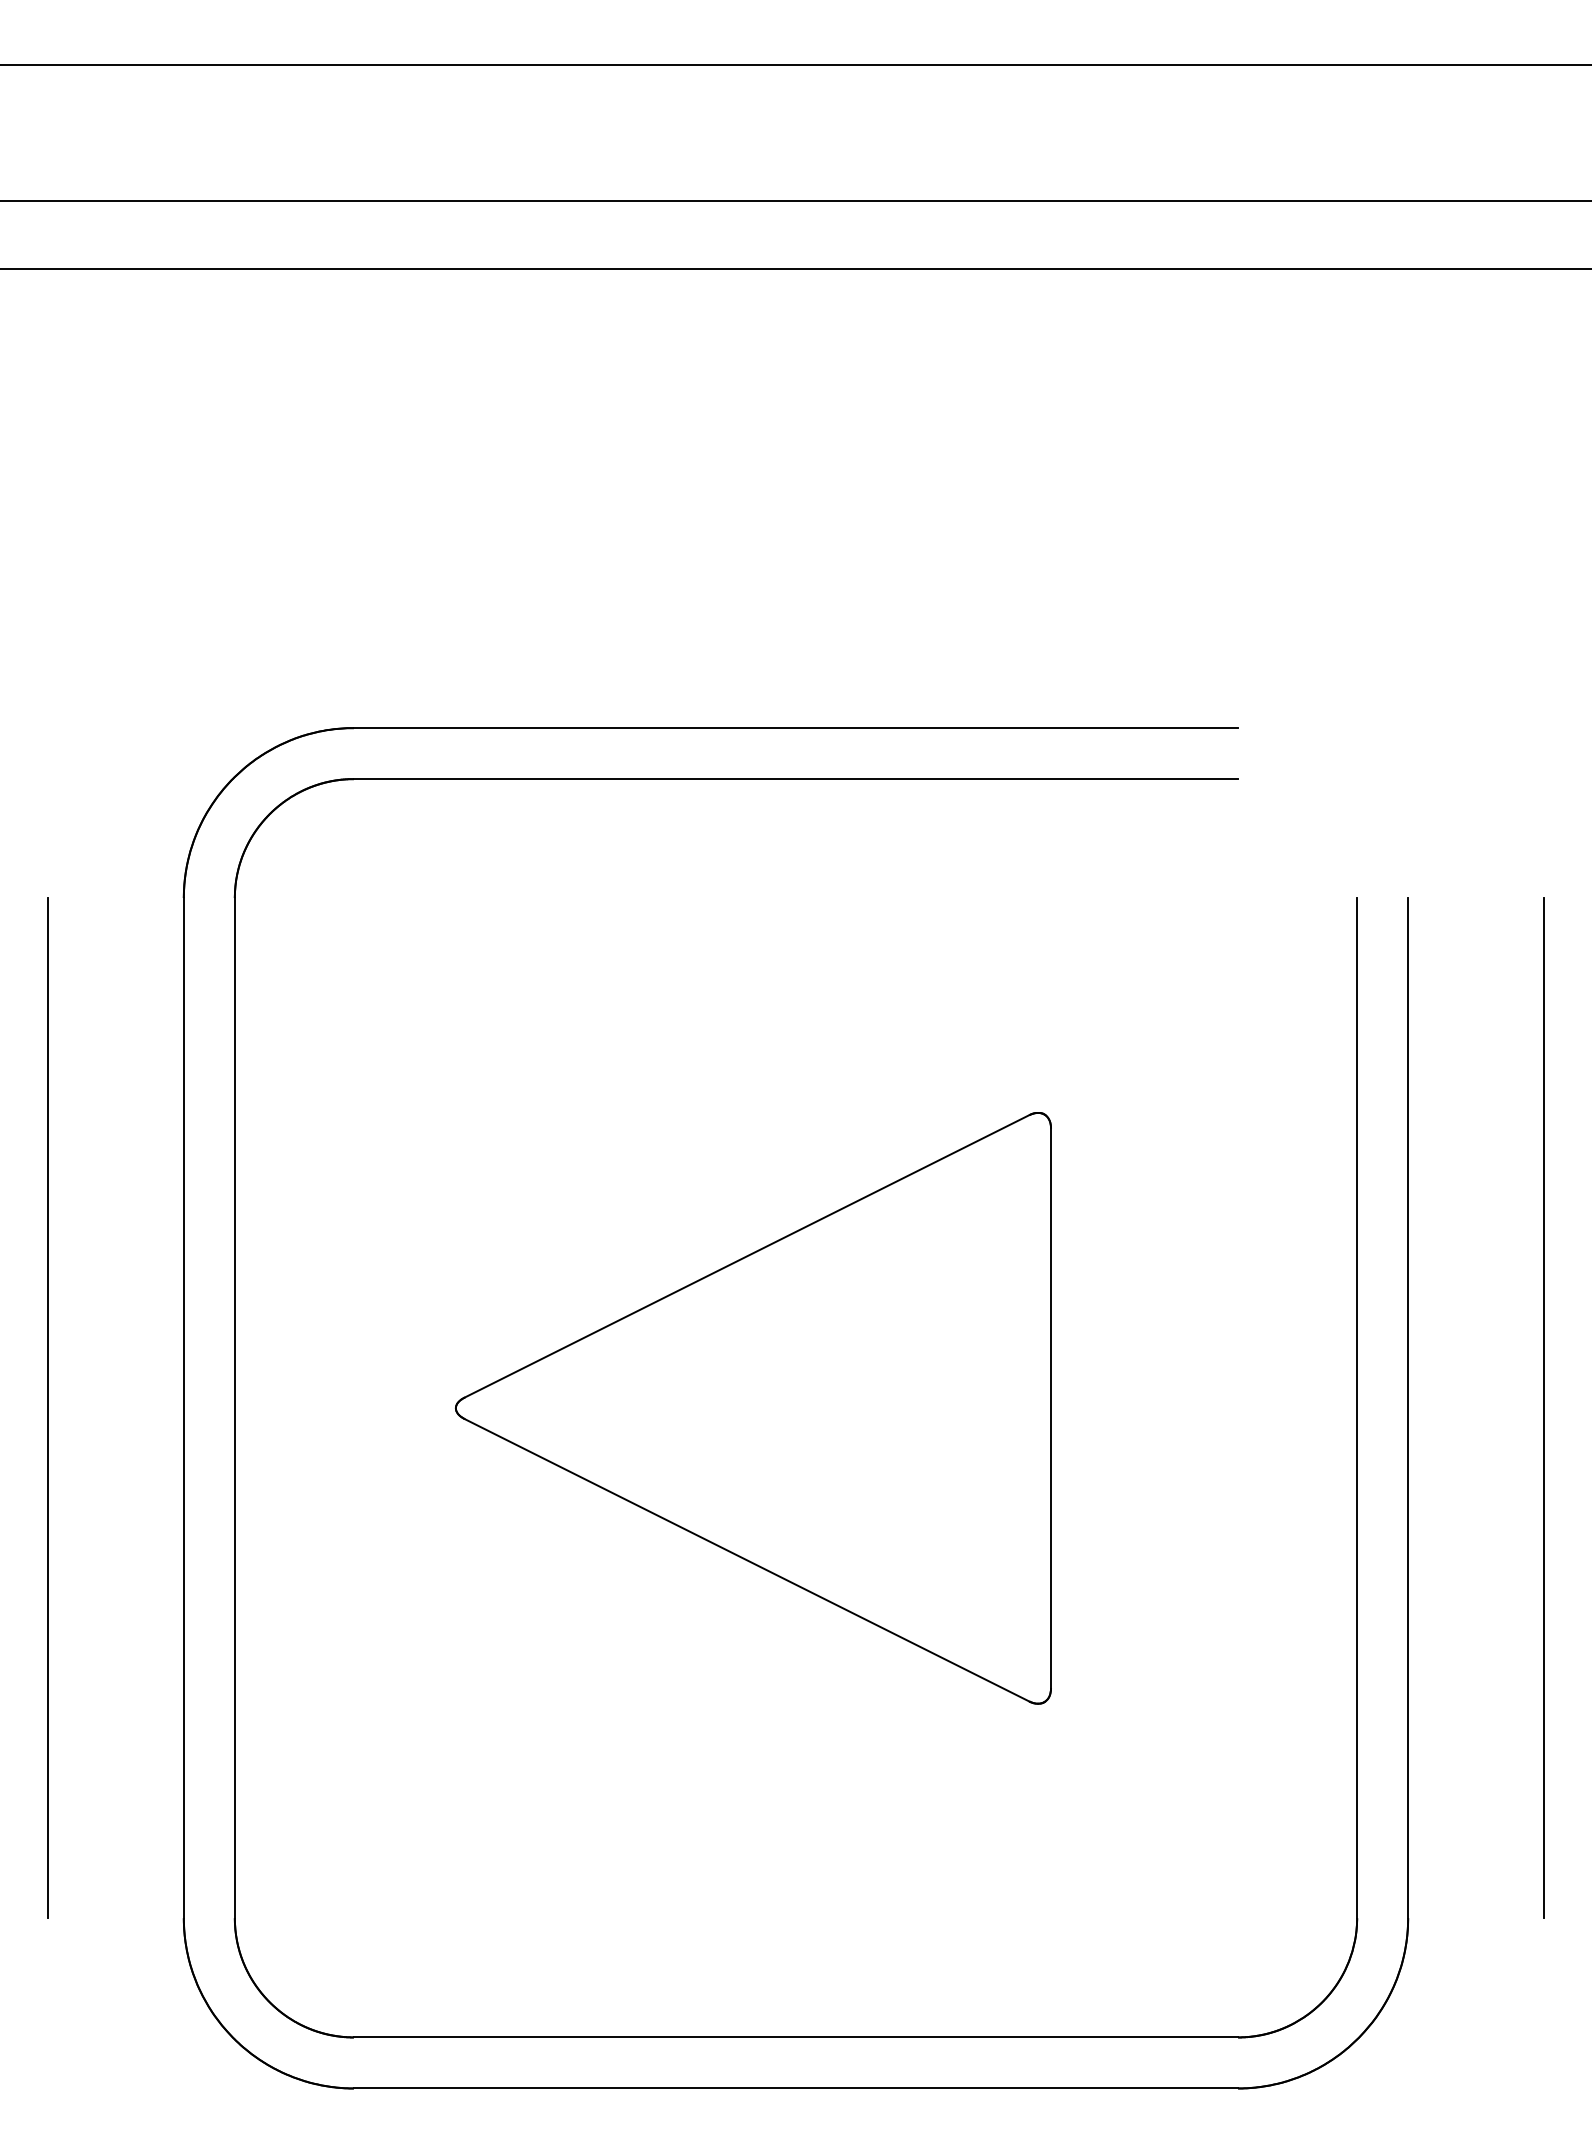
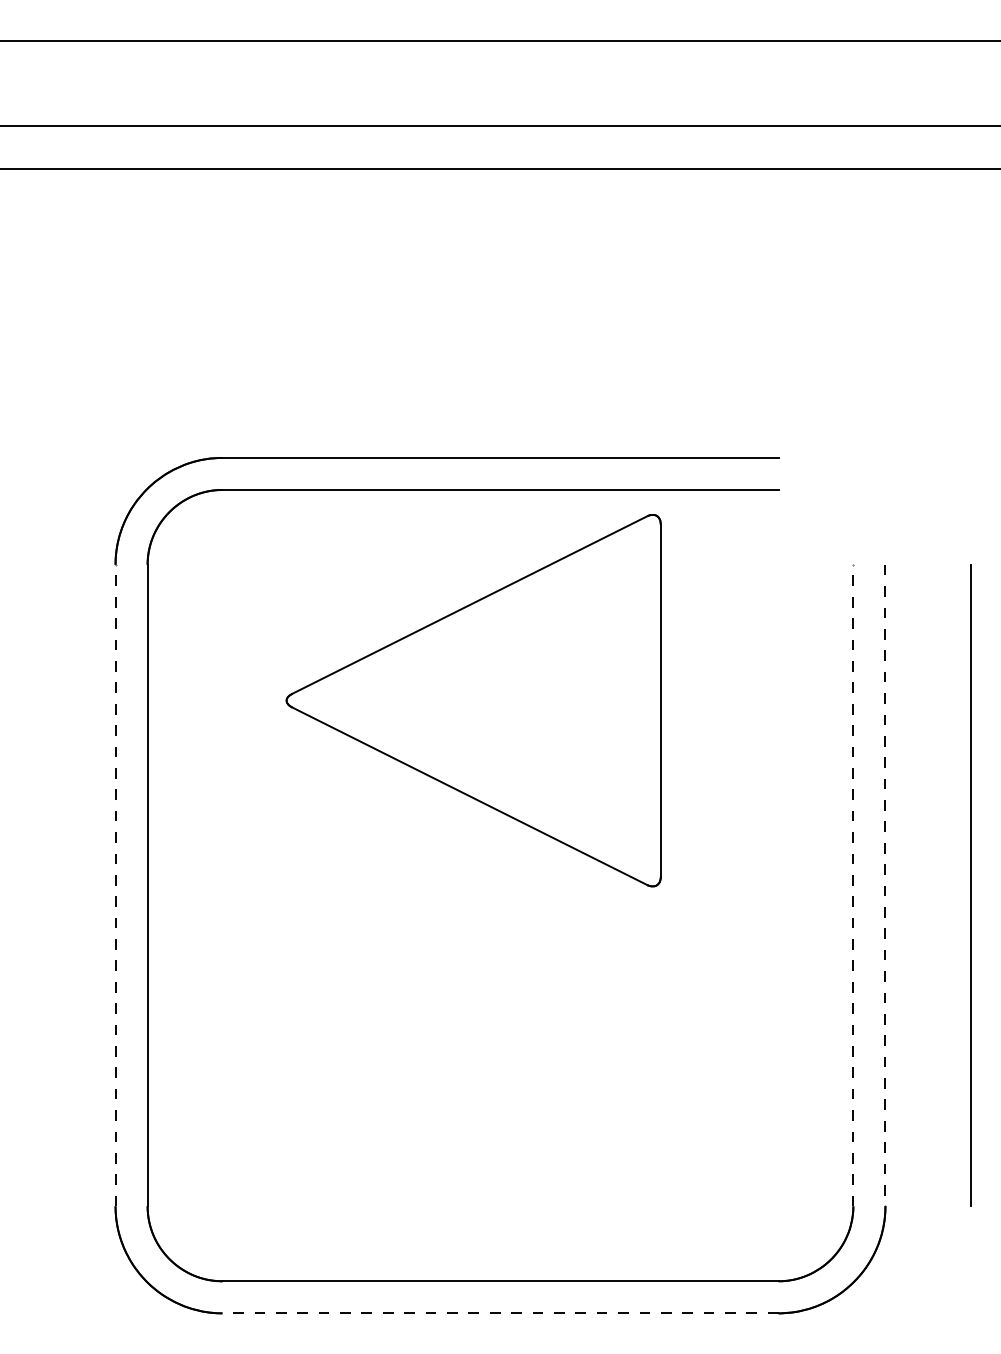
line: (47, 1408) -> (29, 885), removed
line: (183, 1408) -> (115, 885), solid -> dashed
part: (753, 1408) -> (473, 700), moved
line: (1357, 1408) -> (853, 885), solid -> dashed
line: (1408, 1408) -> (885, 885), solid -> dashed
line: (796, 2088) -> (500, 1313), solid -> dashed

